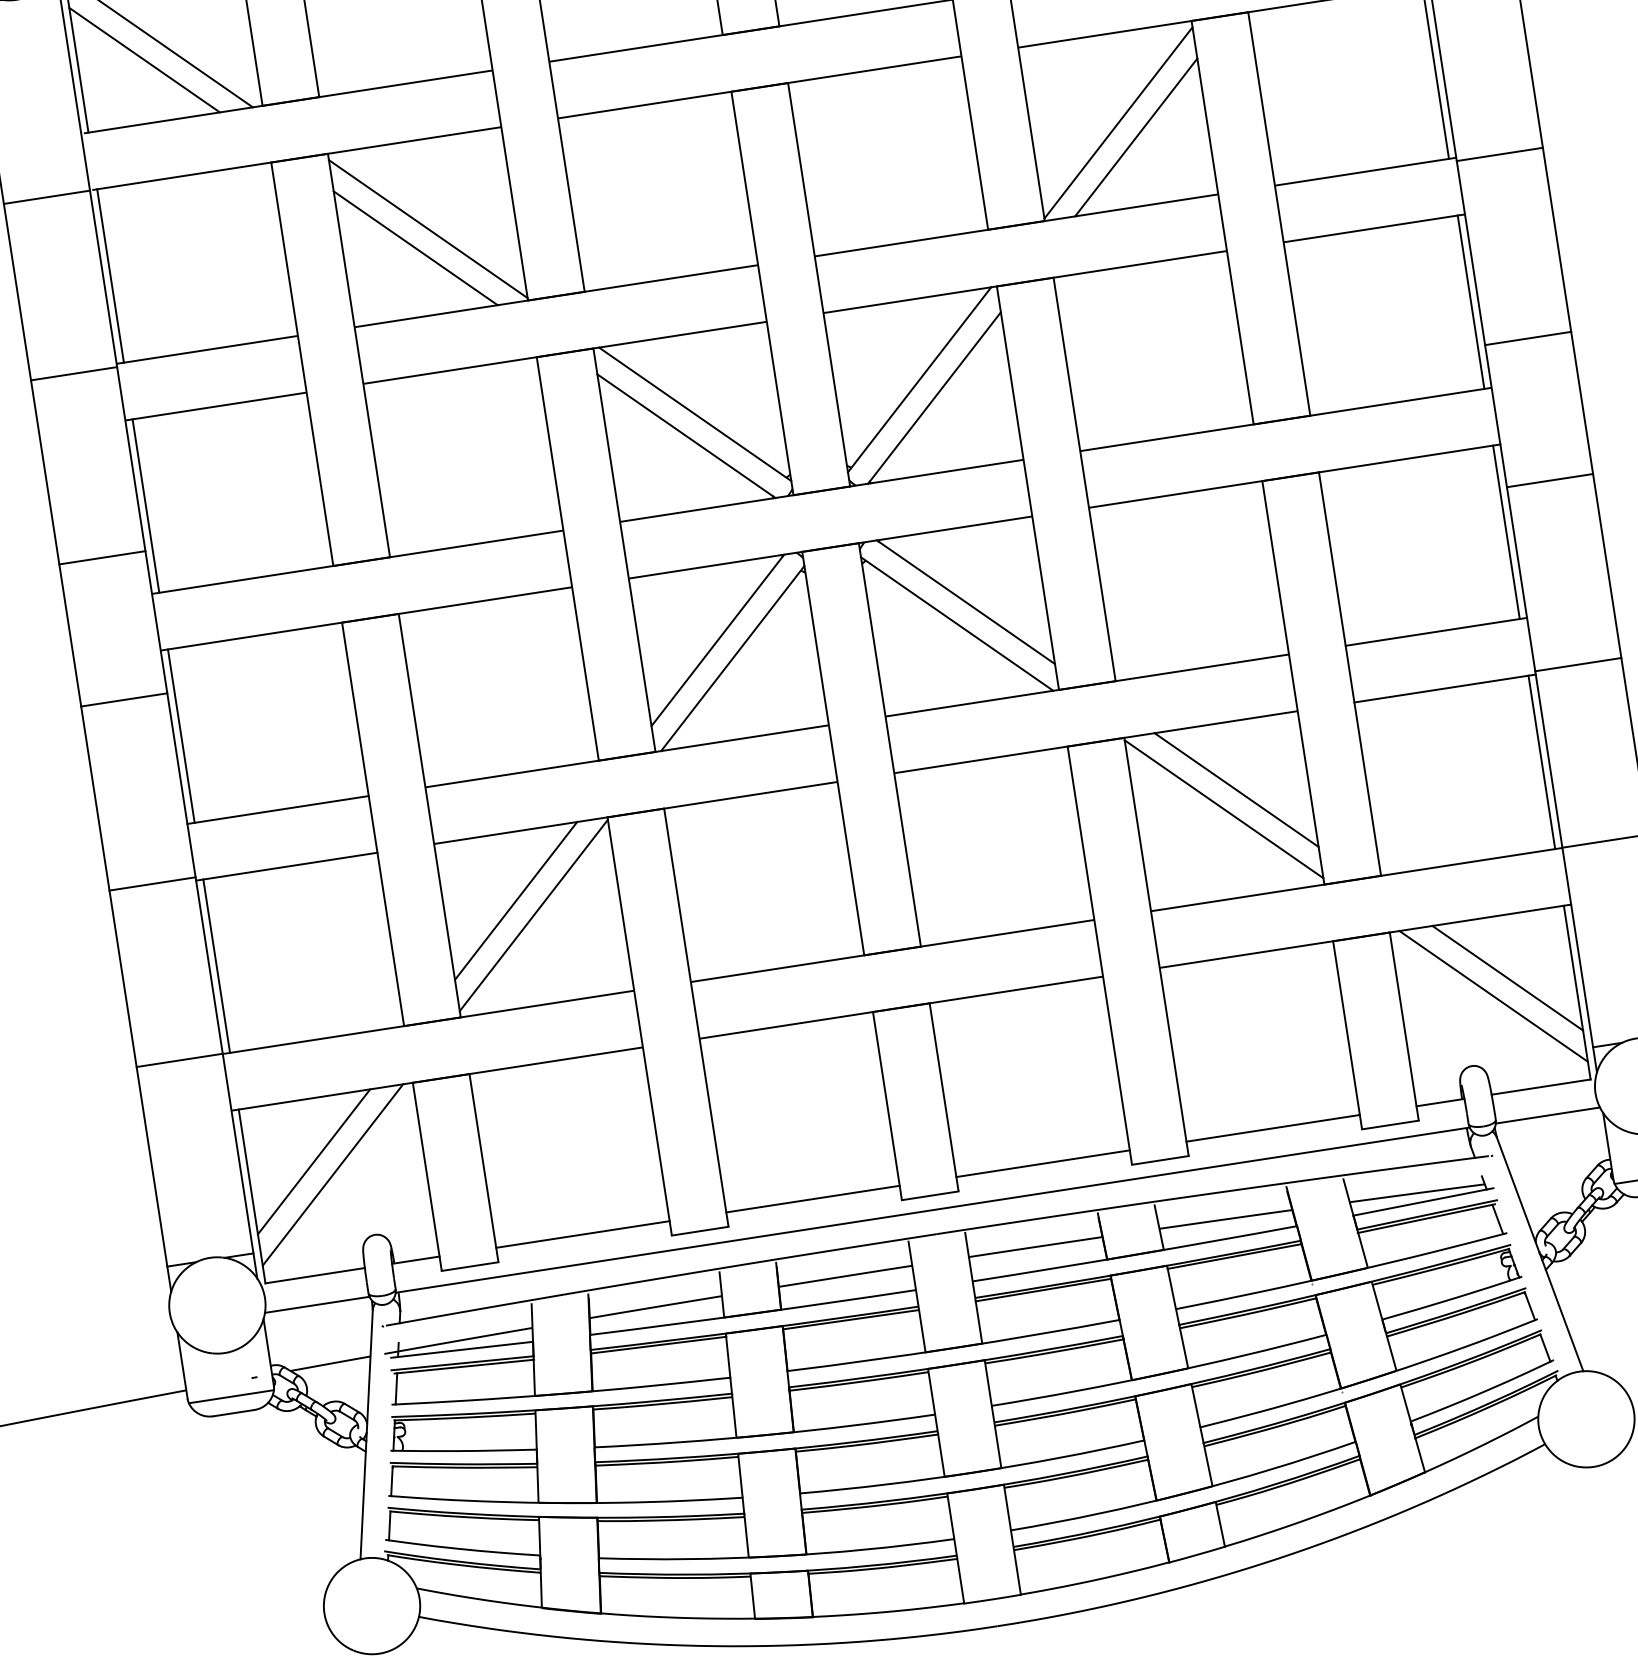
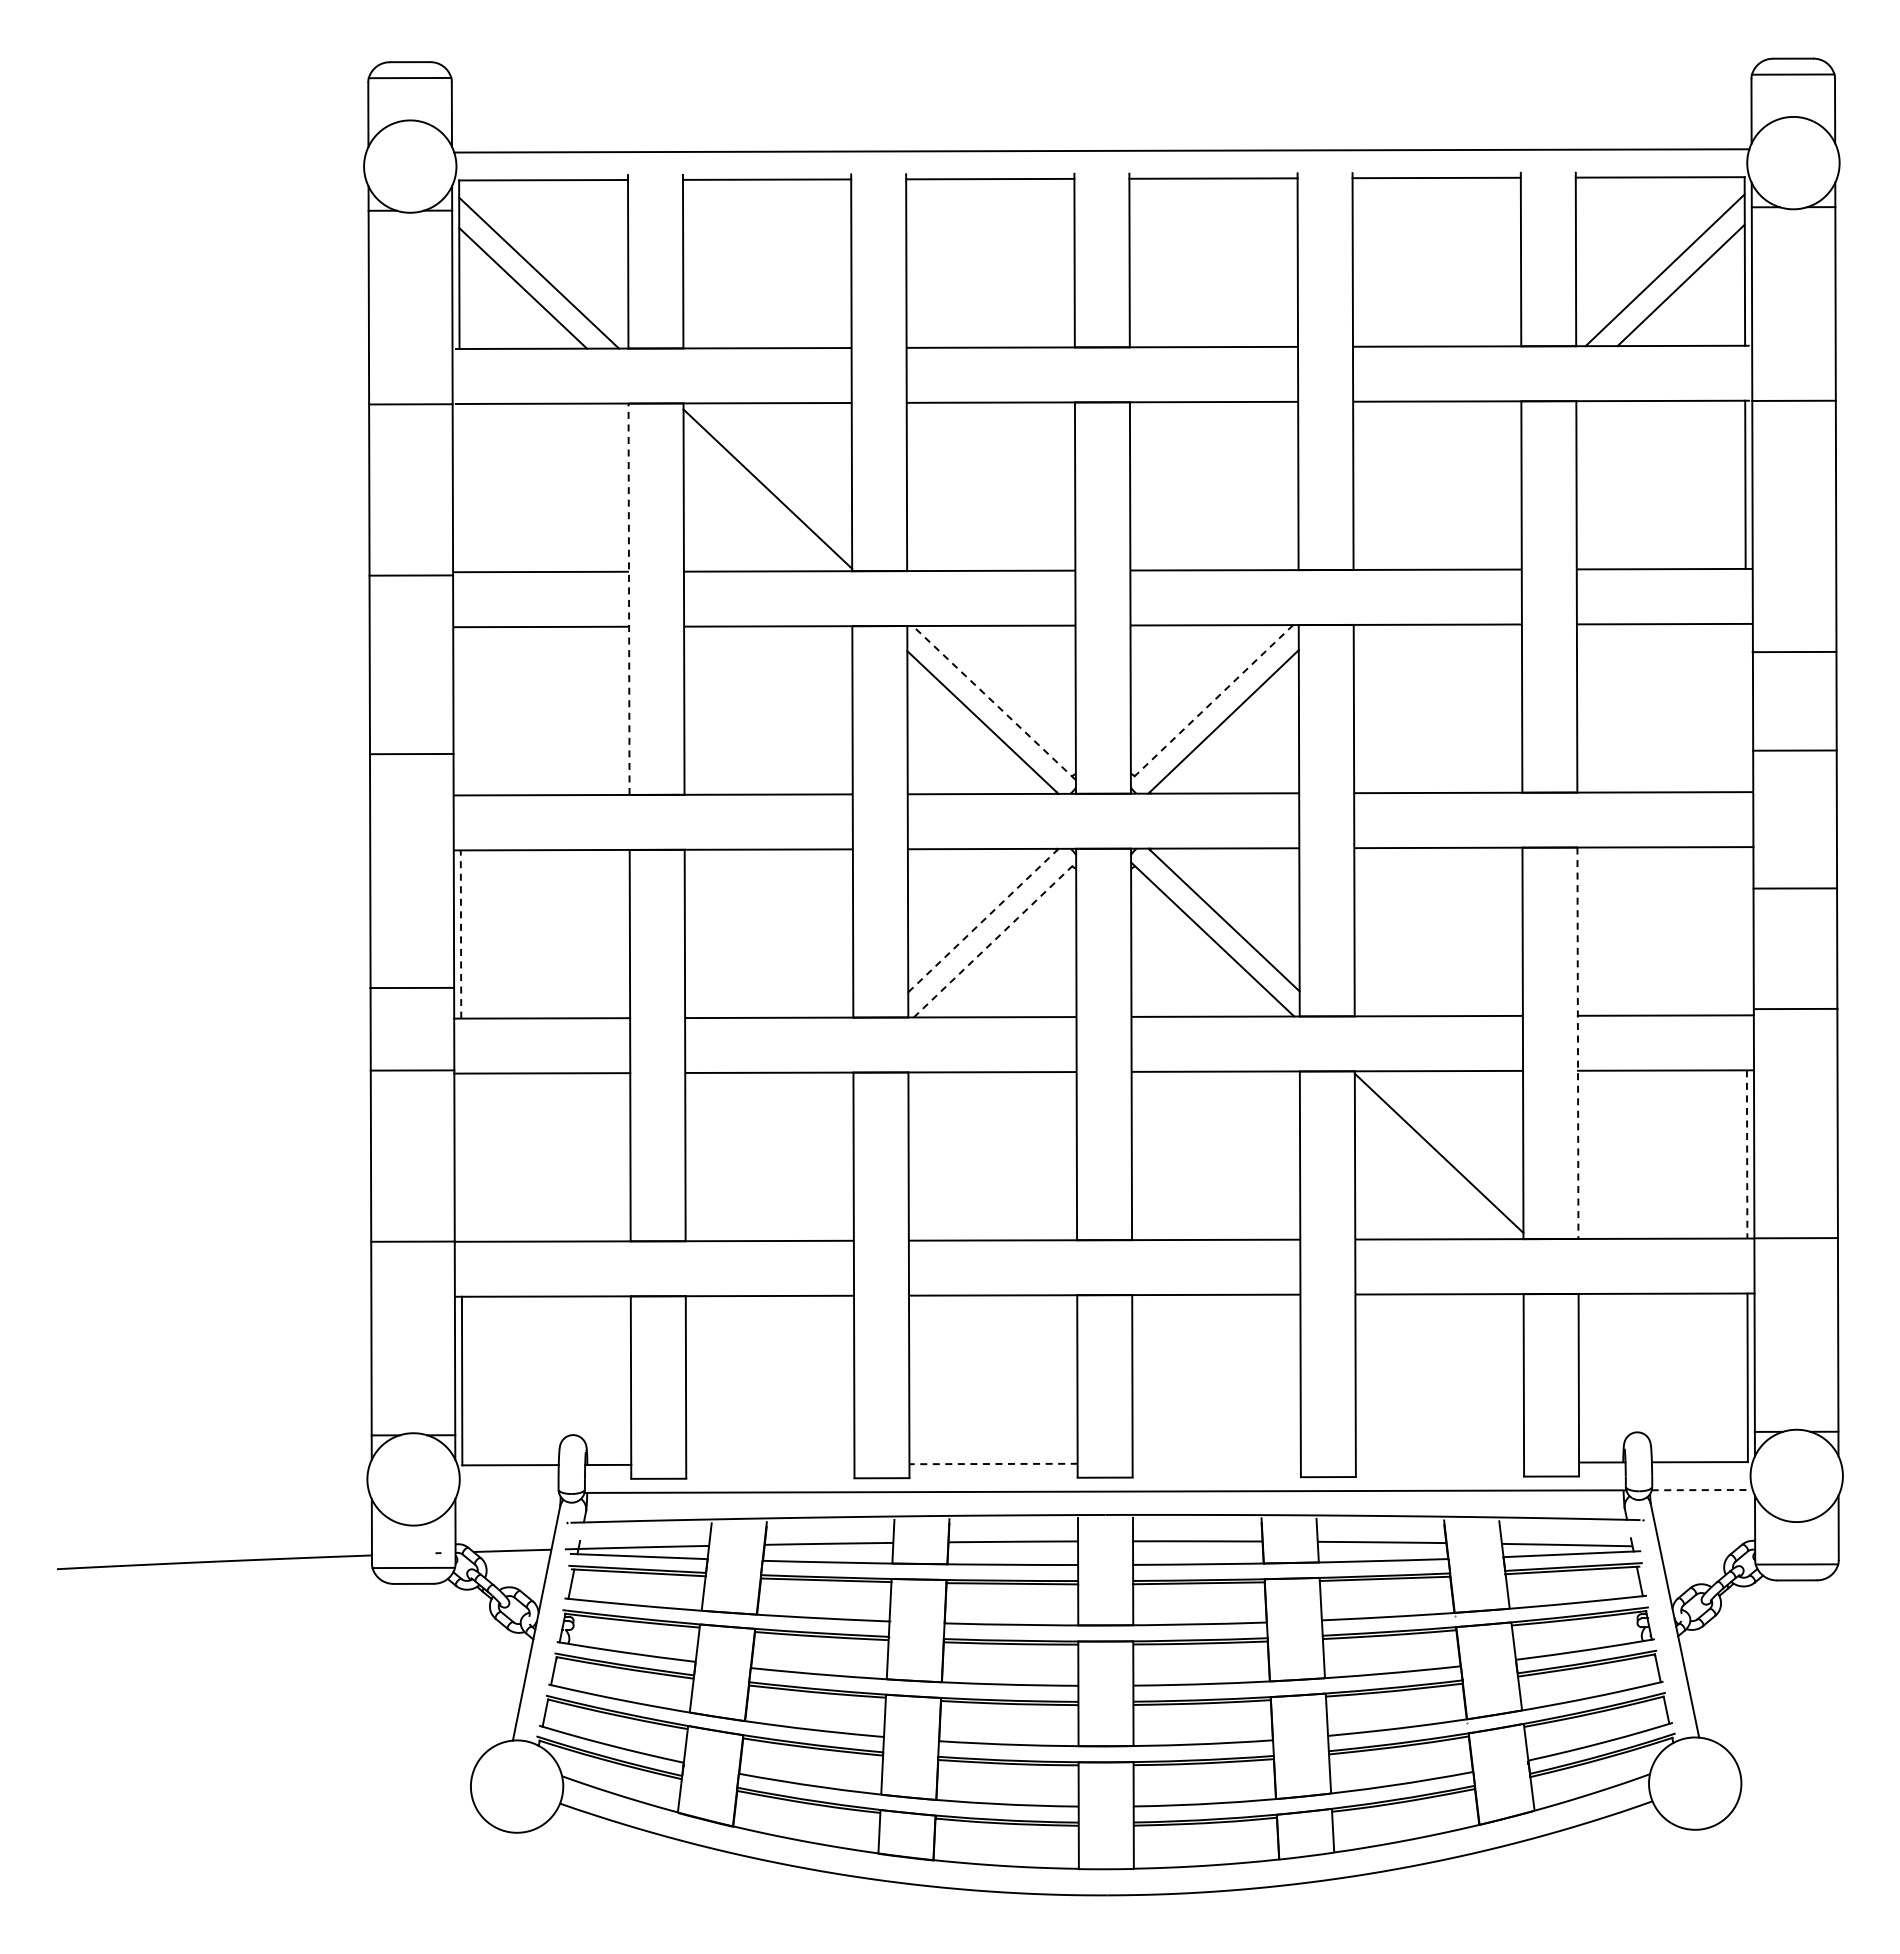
line: (1118, 122) -> (1437, 487), removed
line: (1135, 137) -> (1451, 503), removed
line: (1499, 153) -> (1794, 651), moved
line: (414, 248) -> (752, 505), removed
line: (110, 275) -> (459, 487), removed
line: (1470, 301) -> (1745, 707), removed
line: (302, 364) -> (629, 599), solid -> dashed
line: (919, 379) -> (1211, 702), solid -> dashed
line: (694, 413) -> (993, 702), solid -> dashed
line: (146, 506) -> (460, 711), removed
line: (1506, 532) -> (1746, 931), removed
line: (717, 640) -> (983, 920), solid -> dashed
line: (733, 657) -> (995, 939), solid -> dashed
line: (1577, 664) -> (1795, 1008), moved
line: (1349, 674) -> (1577, 1043), solid -> dashed
line: (123, 699) -> (411, 987), moved
line: (181, 735) -> (461, 933), solid -> dashed
line: (1542, 762) -> (1747, 1154), solid -> dashed
line: (1236, 789) -> (1453, 1136), removed
line: (515, 900) -> (754, 1138), removed
line: (533, 914) -> (769, 1154), removed
line: (216, 966) -> (461, 1157), removed
line: (1507, 977) -> (1683, 1353), removed
line: (1493, 995) -> (1667, 1368), removed
line: (1548, 1115) -> (1702, 1490), solid -> dashed
line: (1272, 1128) -> (1439, 1462), removed
line: (313, 1161) -> (525, 1356), removed
line: (1042, 1163) -> (1216, 1463), removed
line: (332, 1175) -> (541, 1372), removed
line: (813, 1199) -> (993, 1464), solid -> dashed
line: (583, 1234) -> (770, 1464), removed
line: (317, 1305) -> (508, 1493), removed

